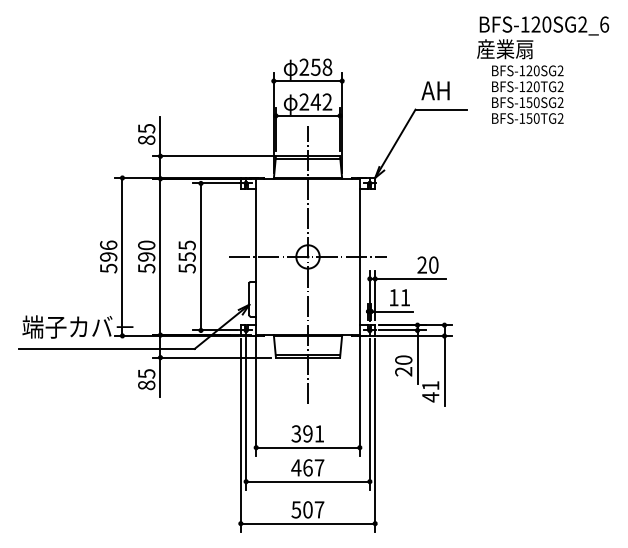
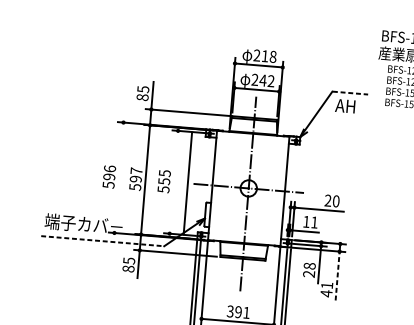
text: (315, 66) -> (264, 55), 258 -> 218
text: (435, 90) -> (345, 105), moved
line: (441, 109) -> (350, 93), solid -> dashed
text: (146, 245) -> (136, 171), 590 -> 597
line: (122, 256) -> (119, 177), removed
line: (200, 256) -> (187, 183), moved
line: (106, 348) -> (102, 240), solid -> dashed
text: (403, 359) -> (309, 265), 20 -> 28
line: (444, 370) -> (337, 275), solid -> dashed

